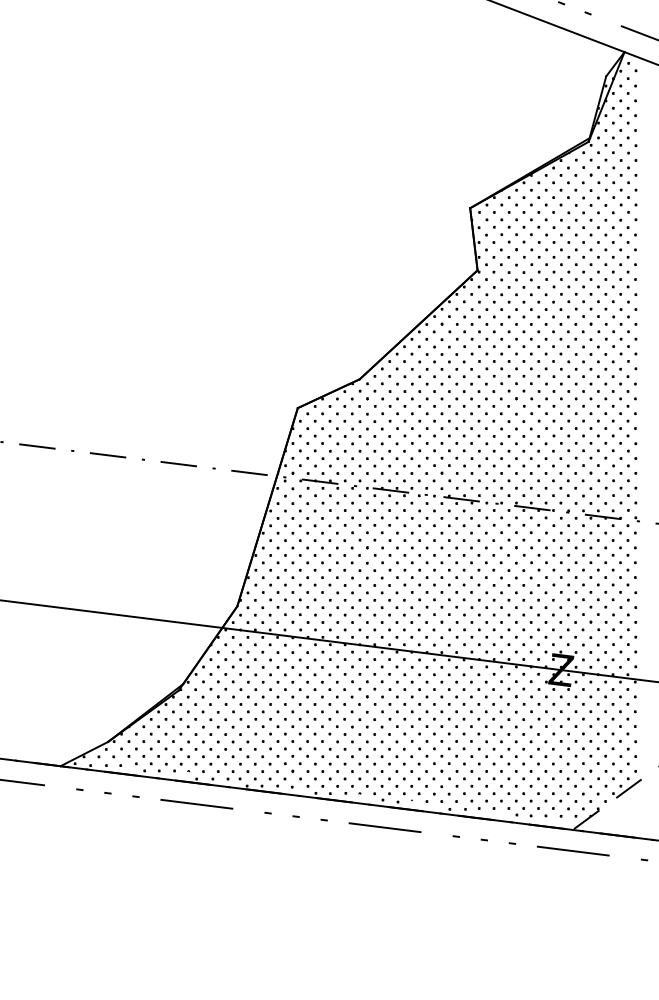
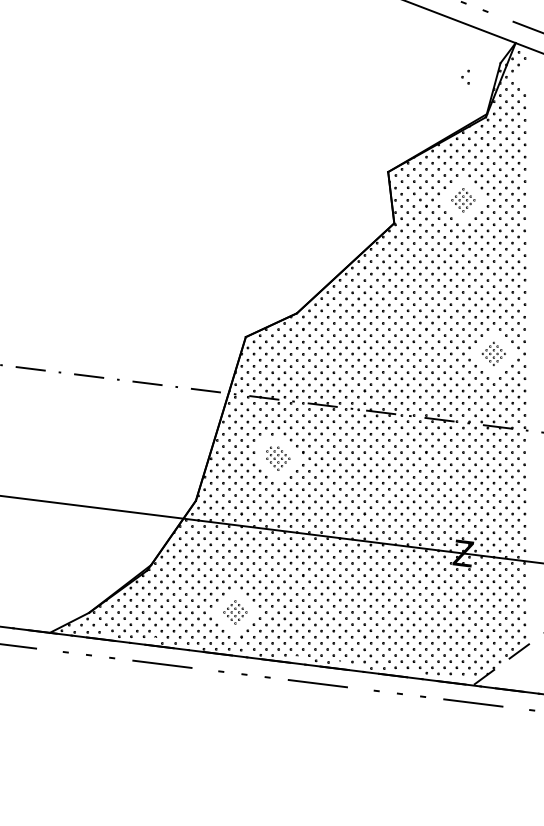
part: (631, 93) -> (465, 77), moved
part: (560, 242) -> (462, 200), size x0.6
part: (597, 428) -> (493, 353), size x0.6
part: (336, 555) -> (277, 458), size x0.6
part: (284, 741) -> (234, 612), size x0.6

